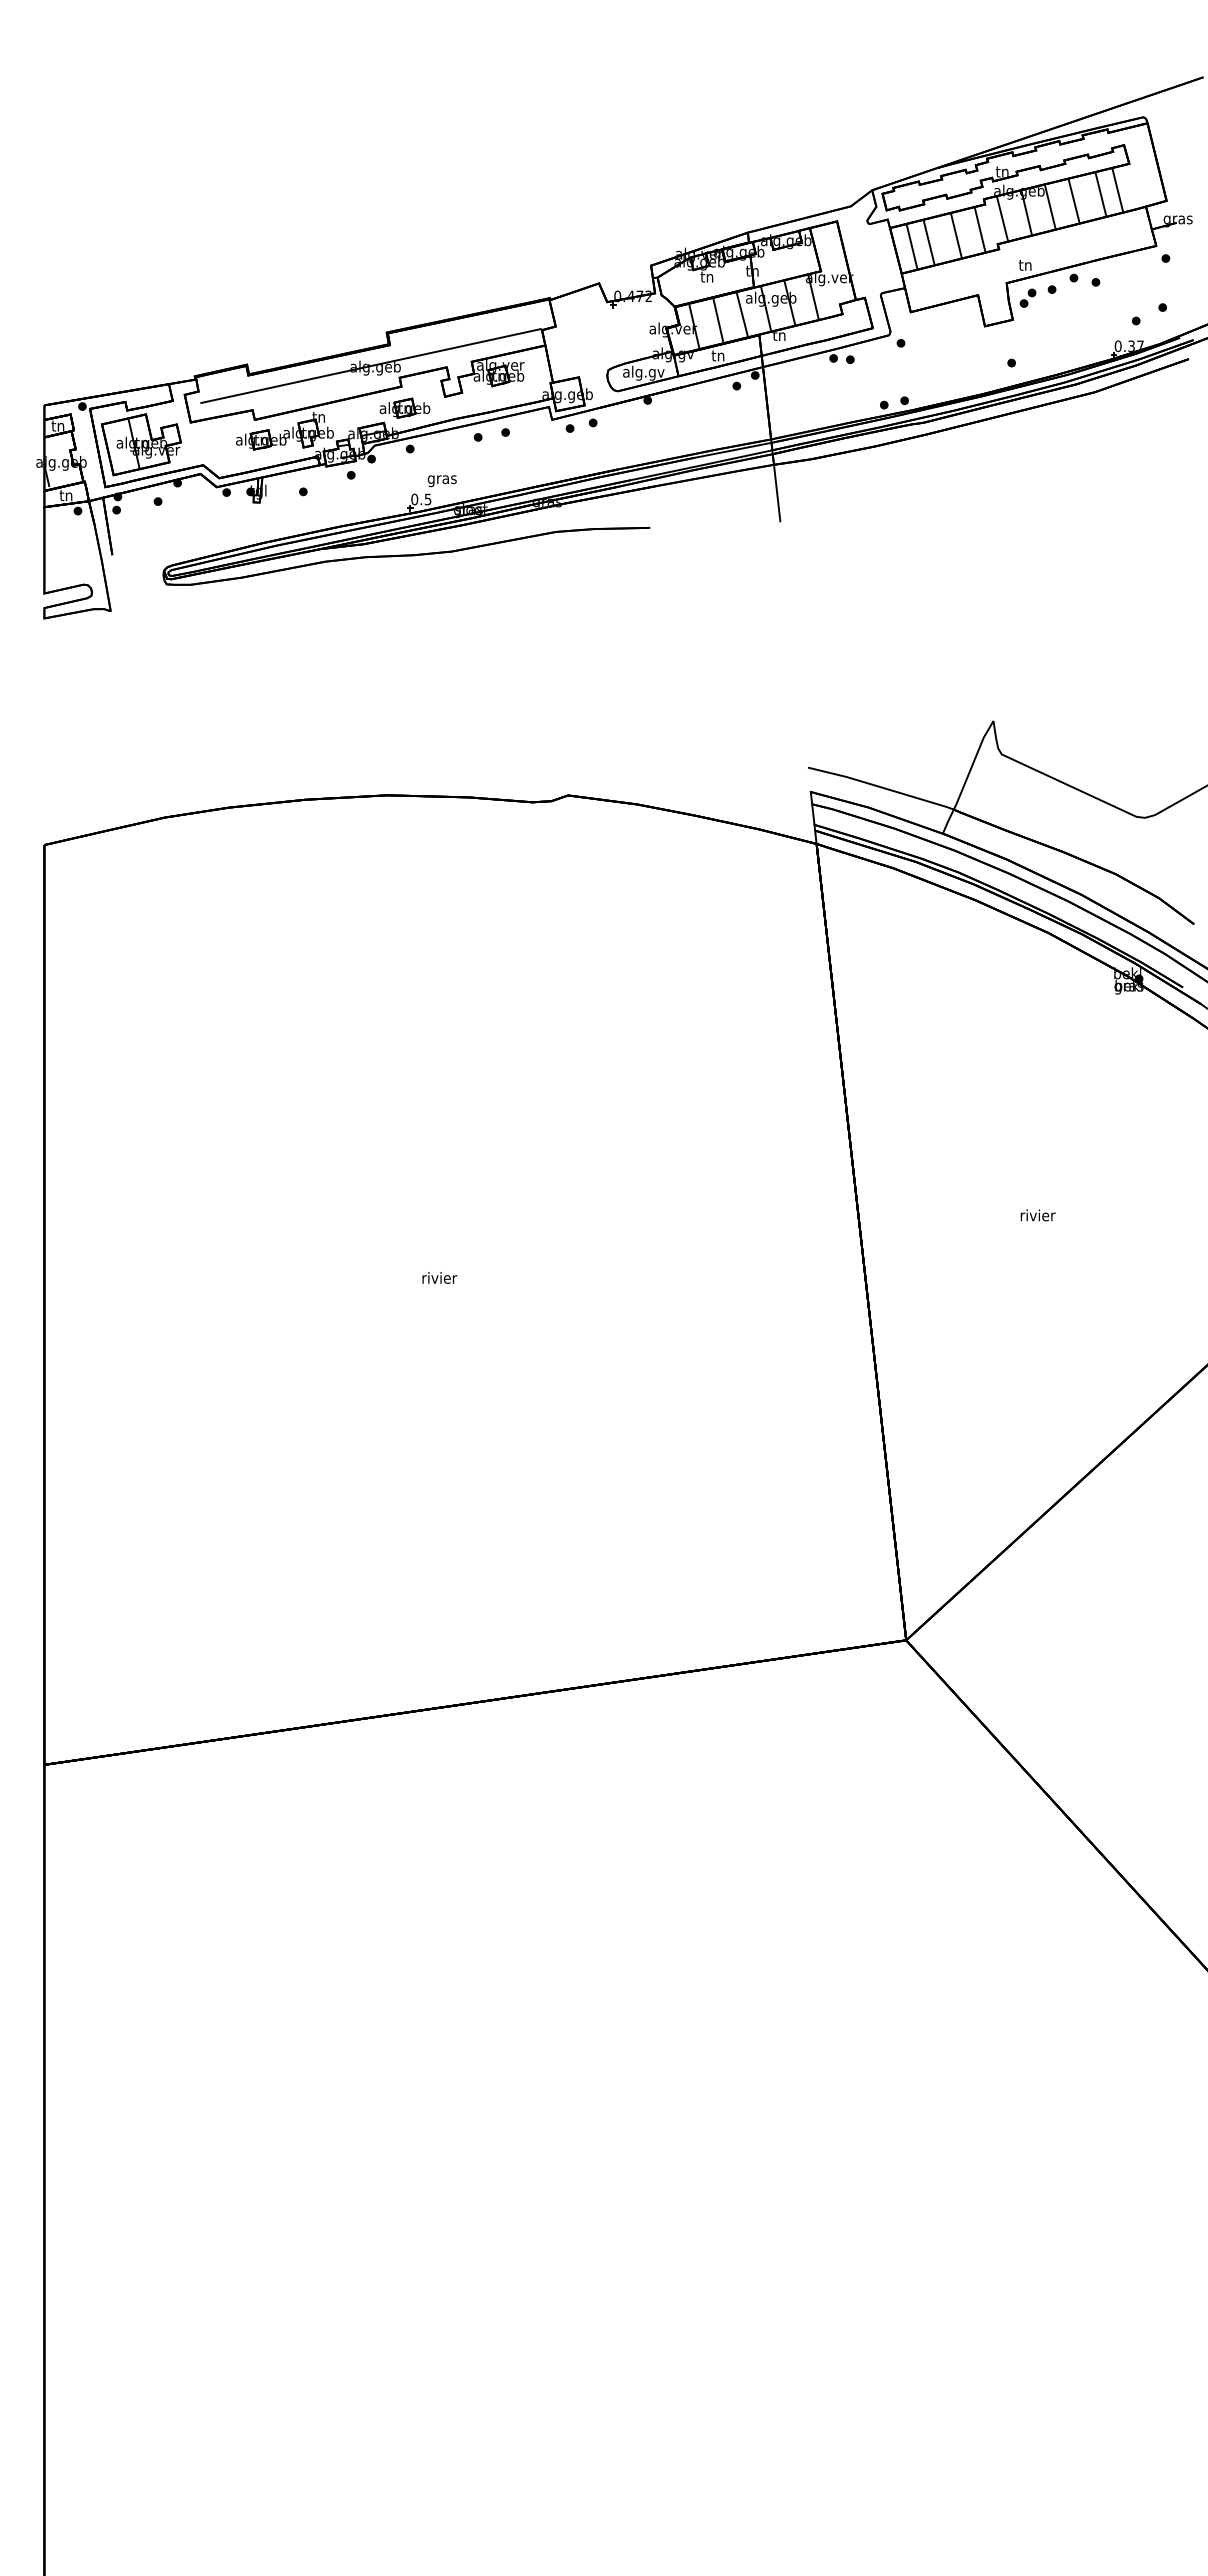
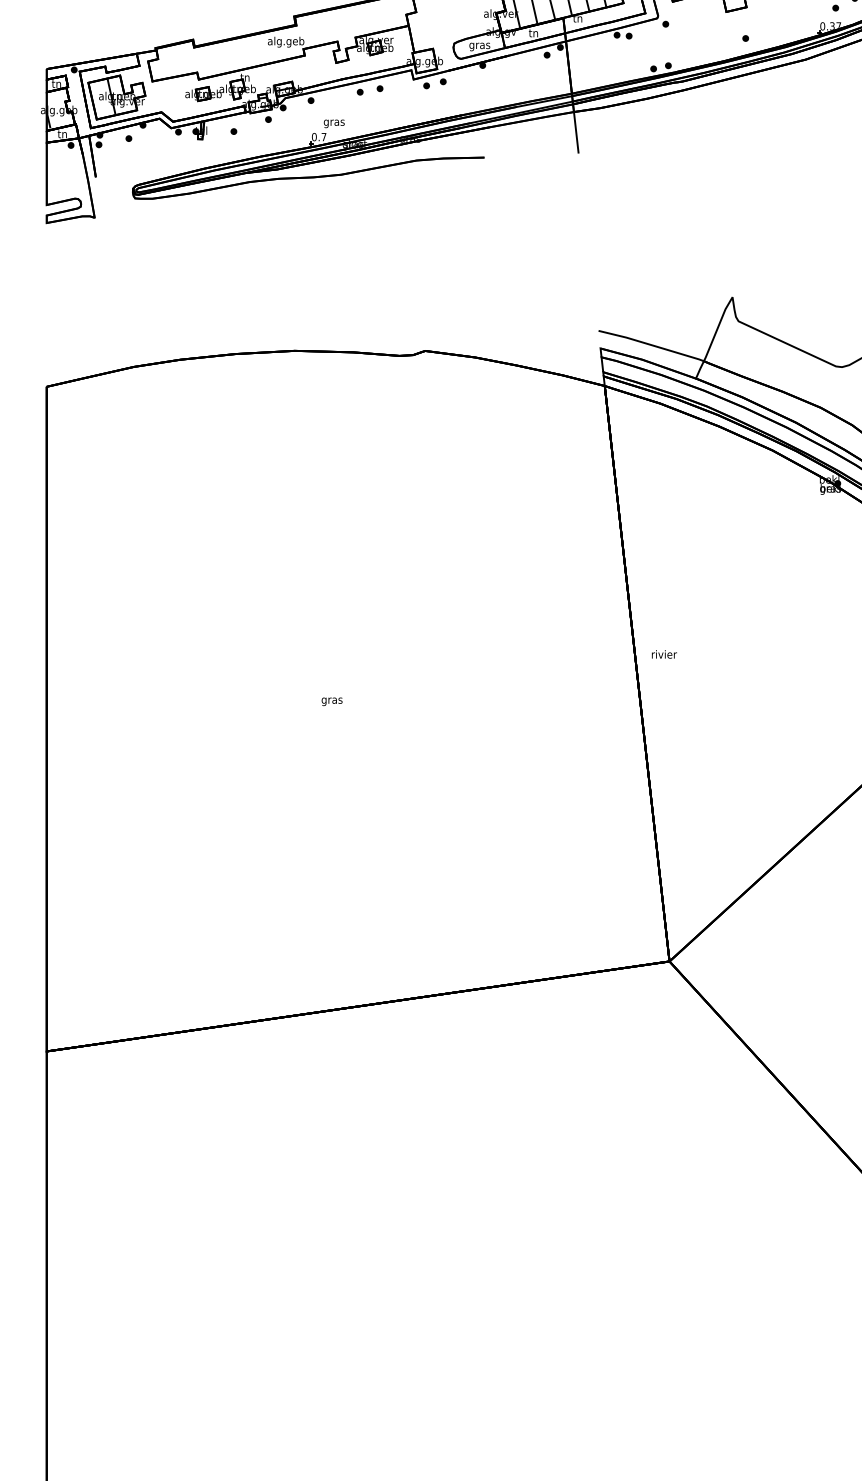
line: (370, 366) -> (282, 41), removed
text: (643, 372) -> (479, 45), alg.gv -> gras
part: (404, 407) -> (306, 70), removed
text: (427, 499) -> (323, 137), 0.5 -> 0.7
text: (1037, 1215) -> (663, 654), moved
text: (439, 1279) -> (332, 700), rivier -> gras

